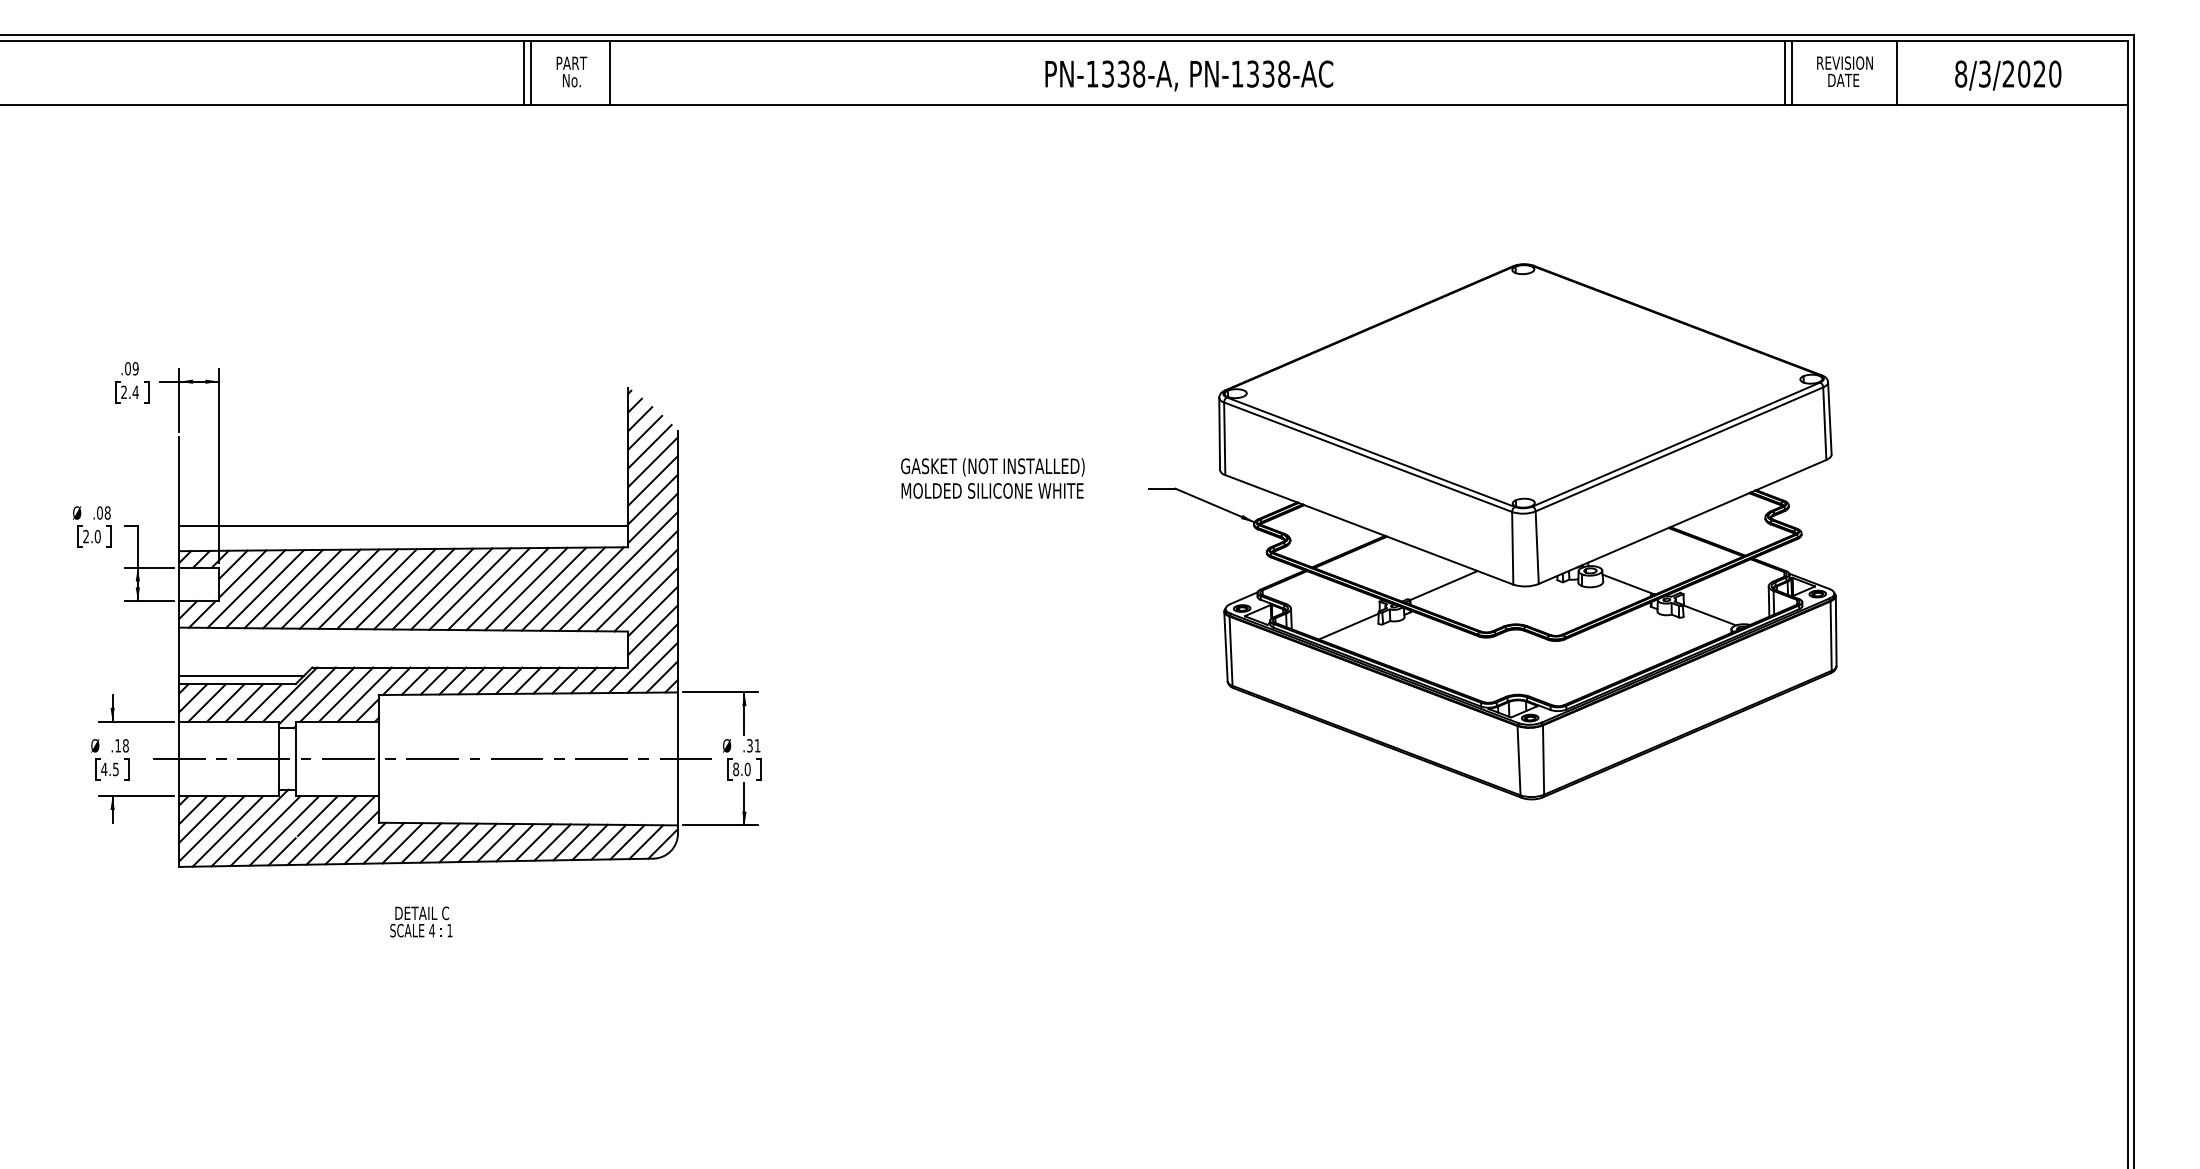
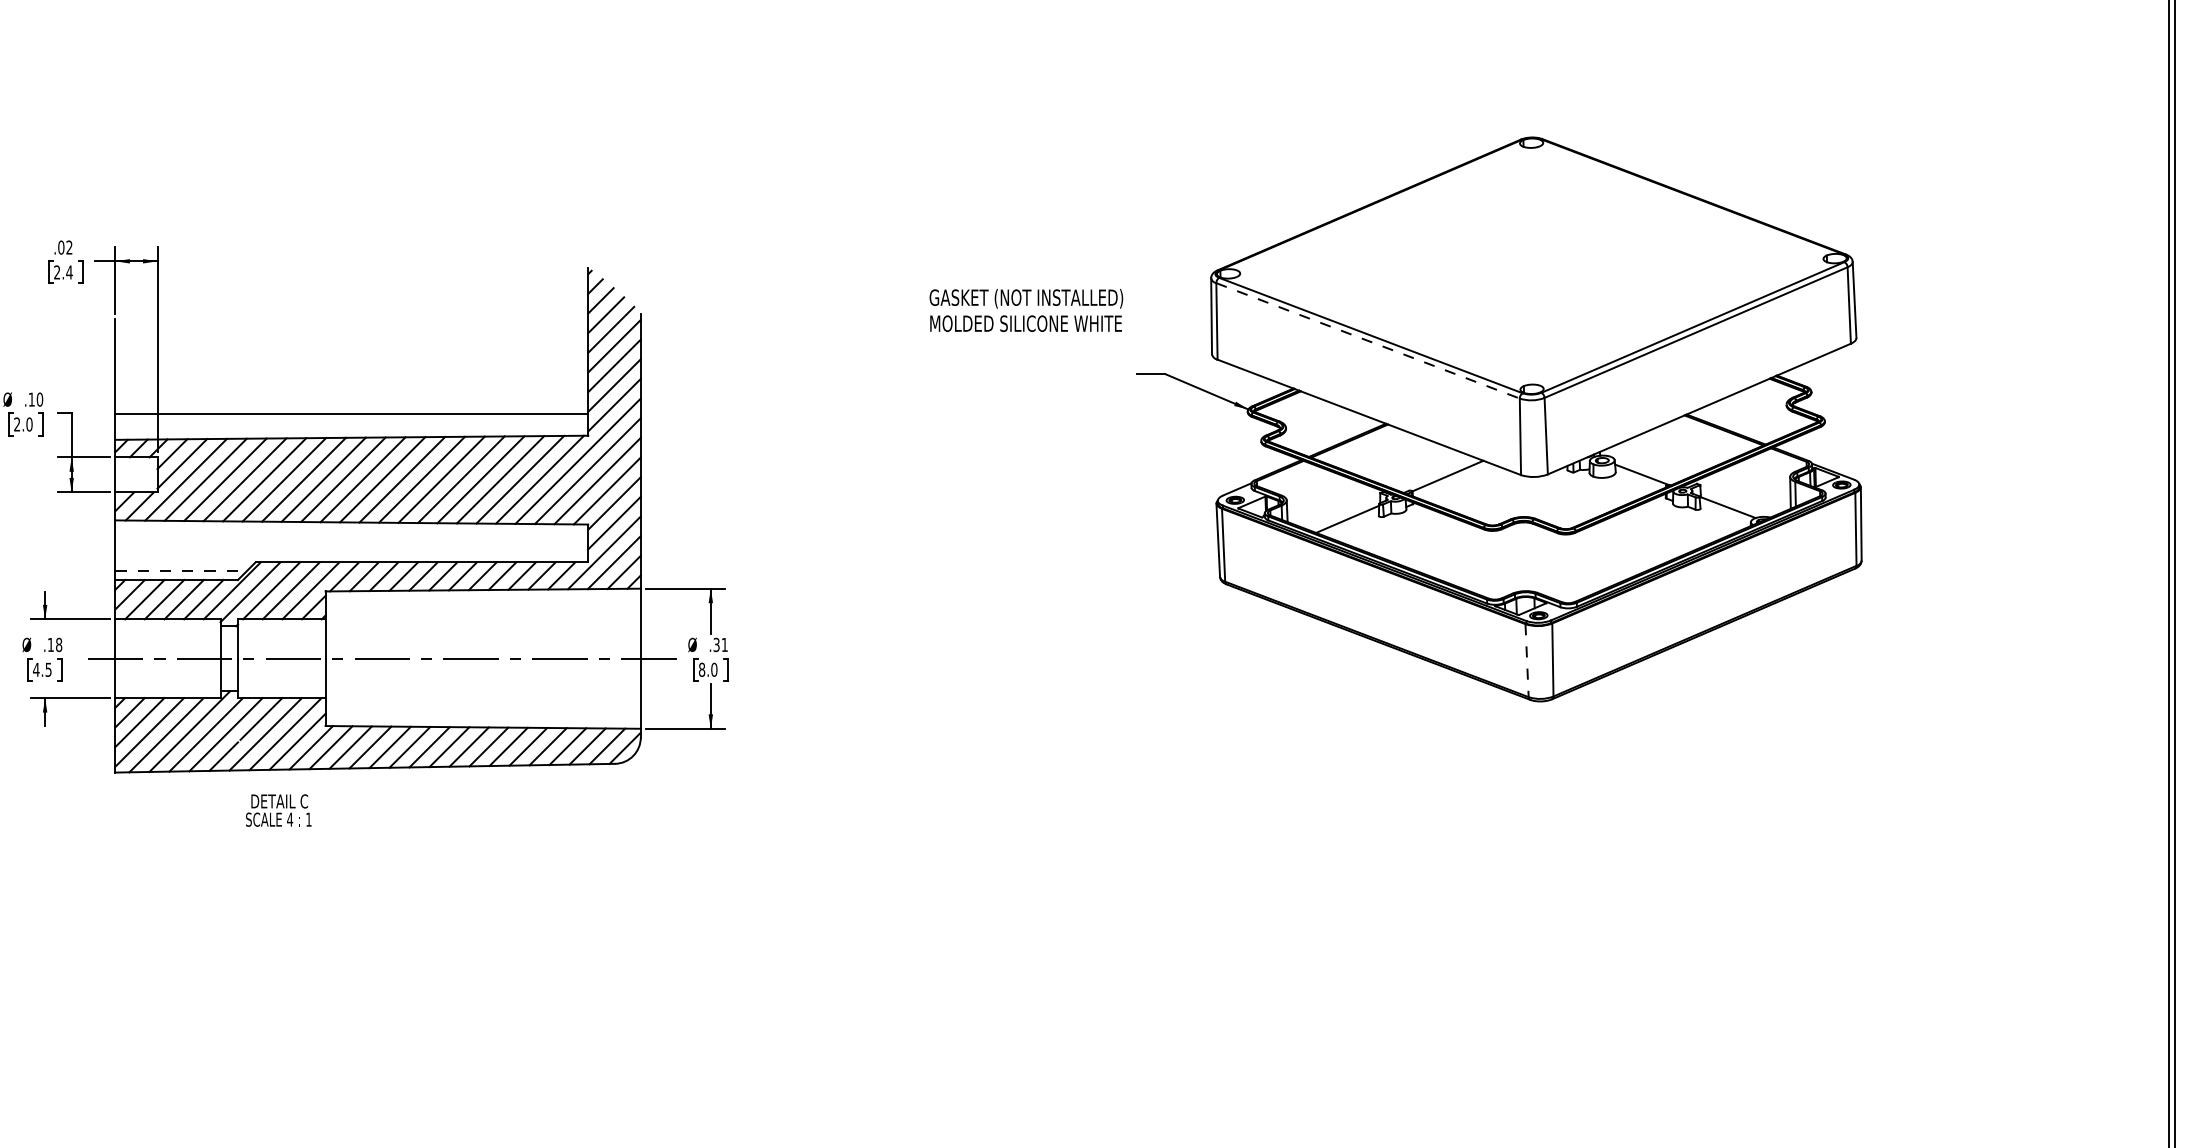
text: (135, 368) -> (69, 247), .09 -> .02
line: (1368, 457) -> (1368, 341), solid -> dashed
text: (992, 478) -> (1025, 310), moved
text: (103, 512) -> (35, 399), .08 -> .10
line: (242, 675) -> (181, 570), solid -> dashed
line: (1519, 760) -> (1527, 660), solid -> dashed
text: (421, 921) -> (278, 810), moved

